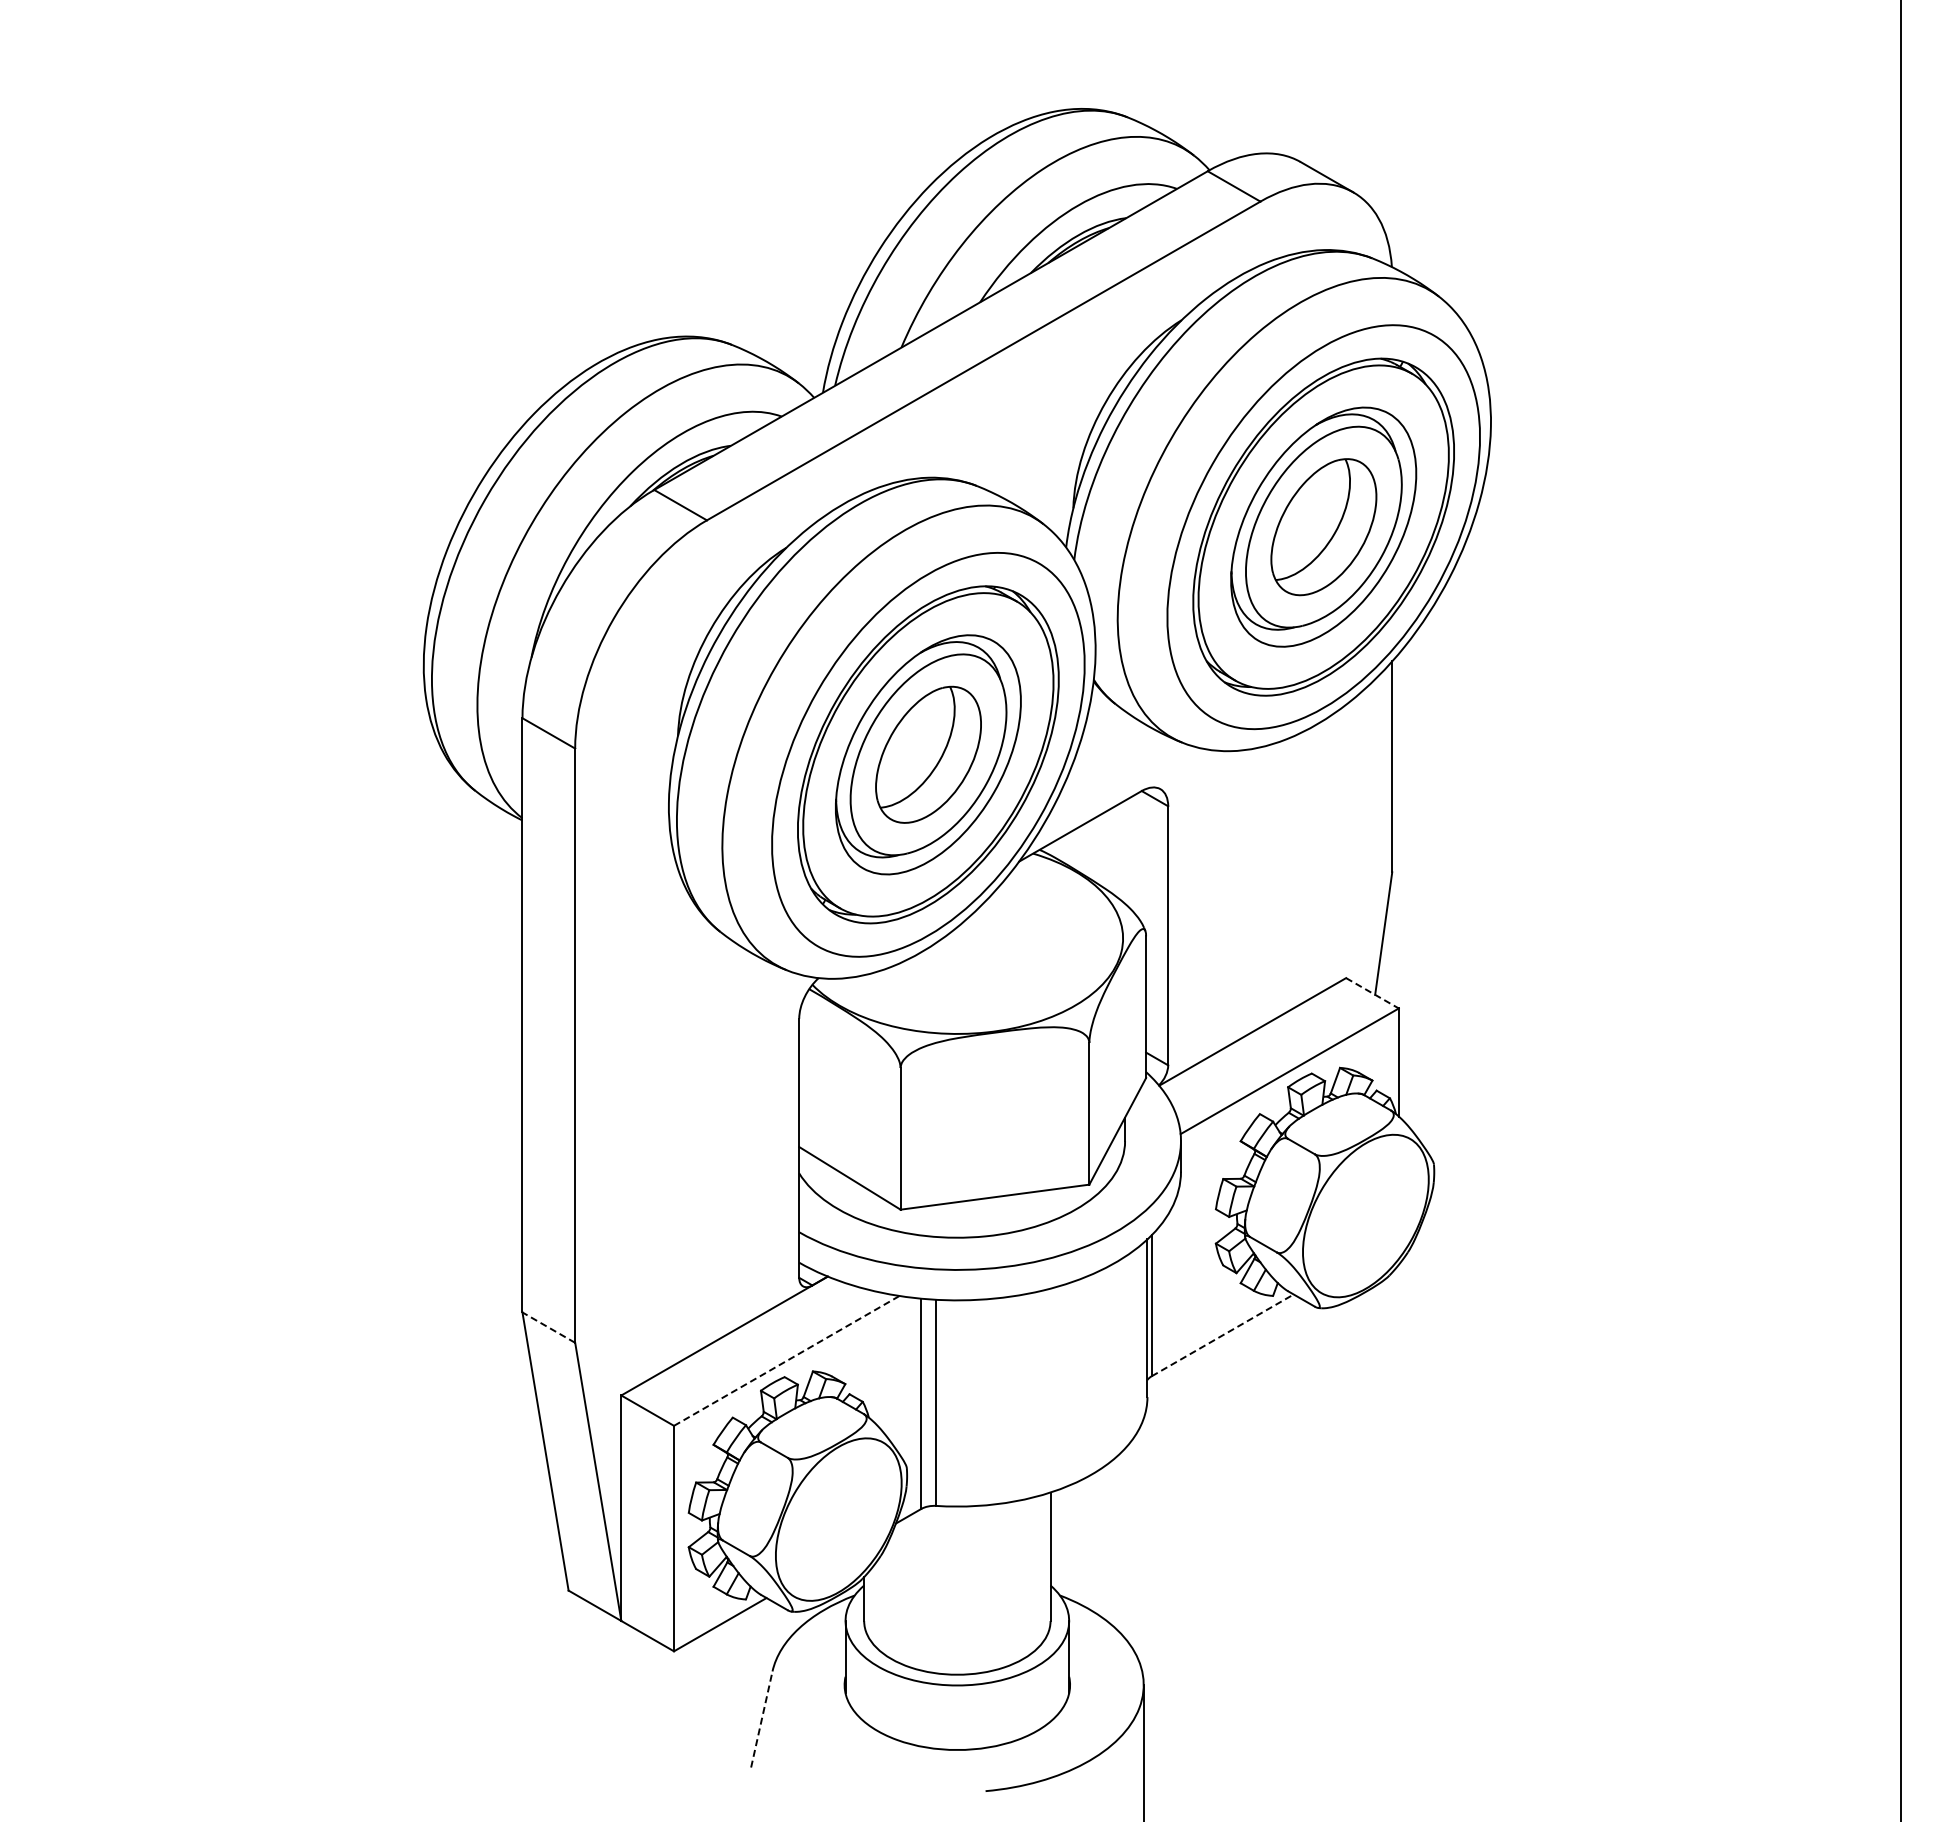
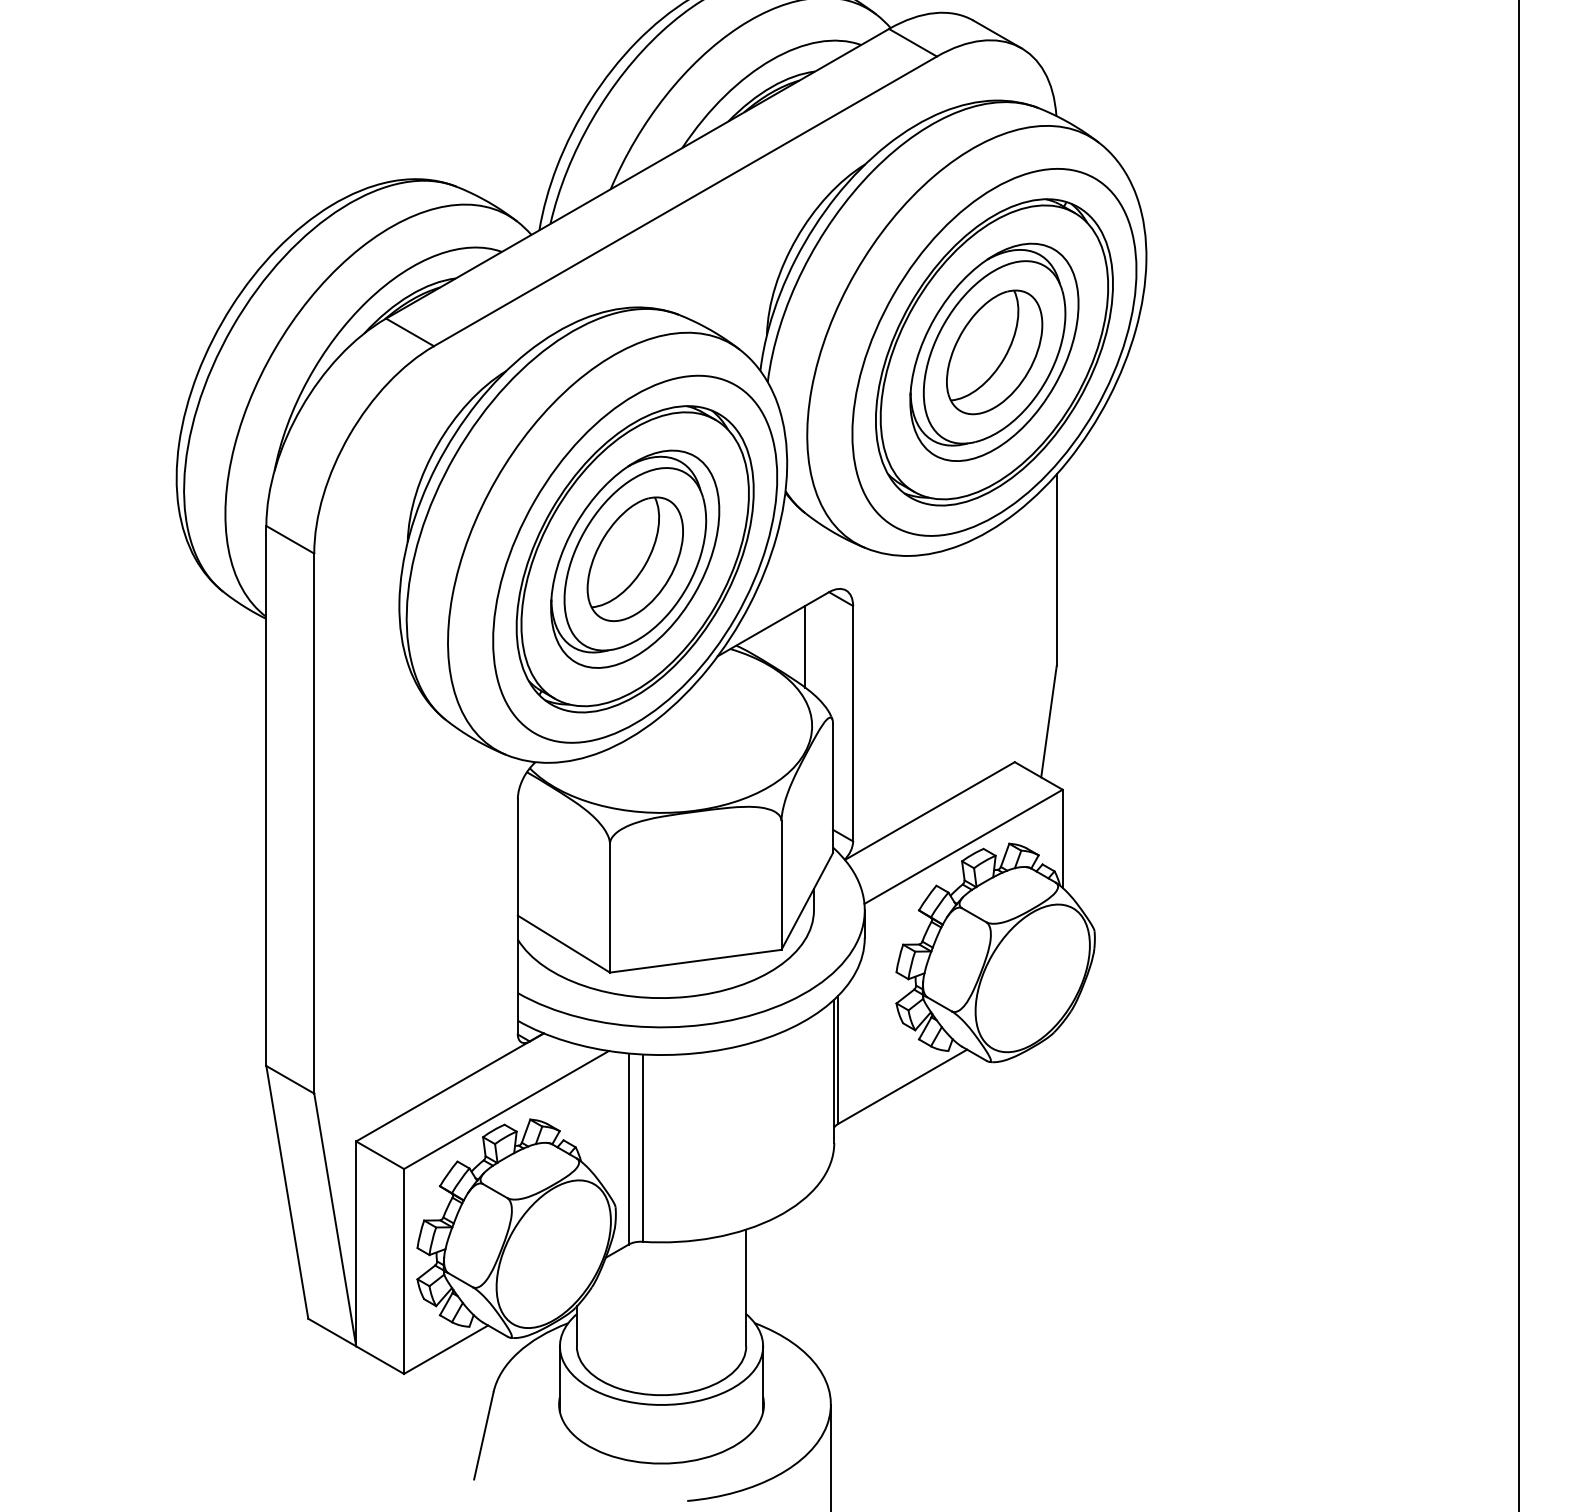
line: (1115, 851) -> (805, 647), added
line: (1372, 993) -> (1038, 776), dashed -> solid
line: (548, 1327) -> (290, 1079), dashed -> solid
line: (1222, 1335) -> (902, 1086), dashed -> solid
line: (787, 1360) -> (507, 1109), dashed -> solid
line: (761, 1719) -> (483, 1435), dashed -> solid

